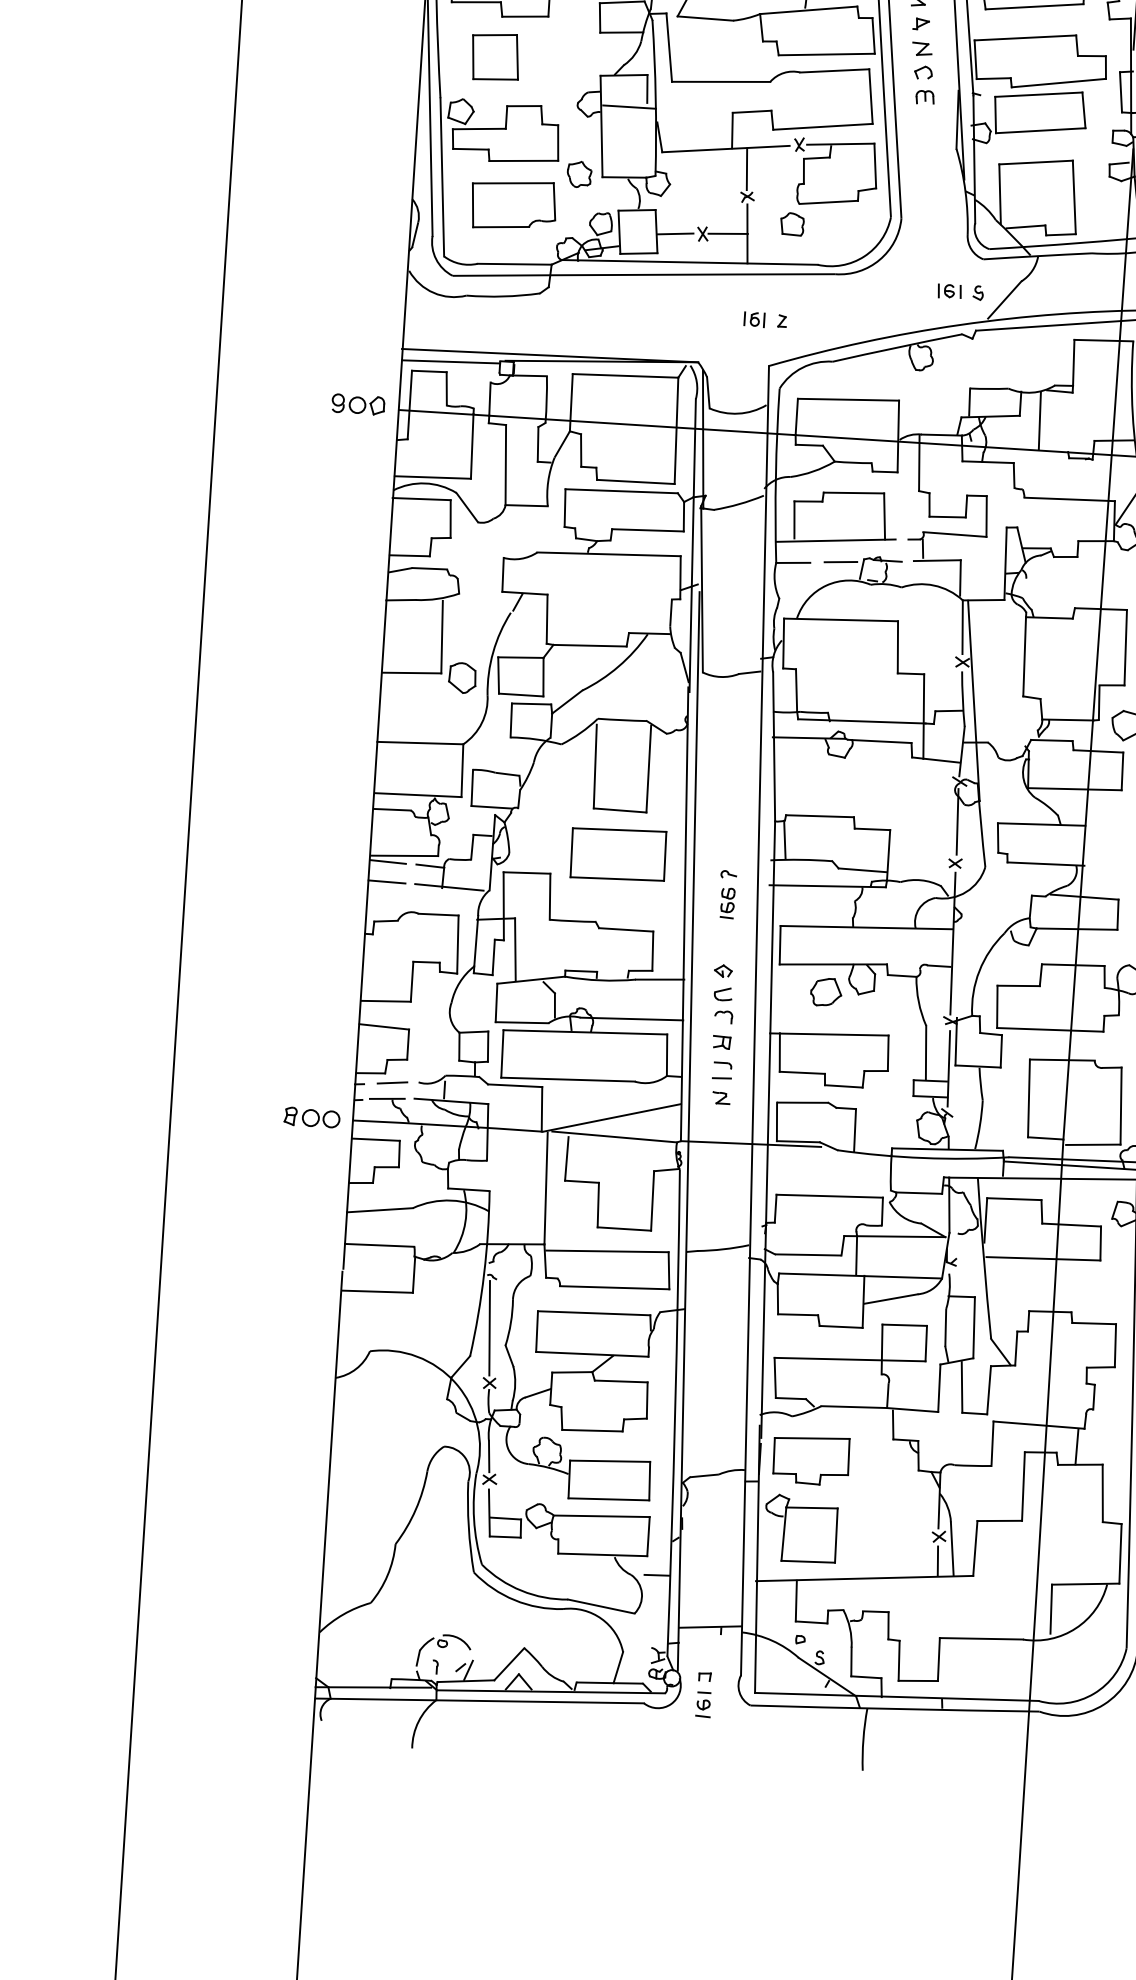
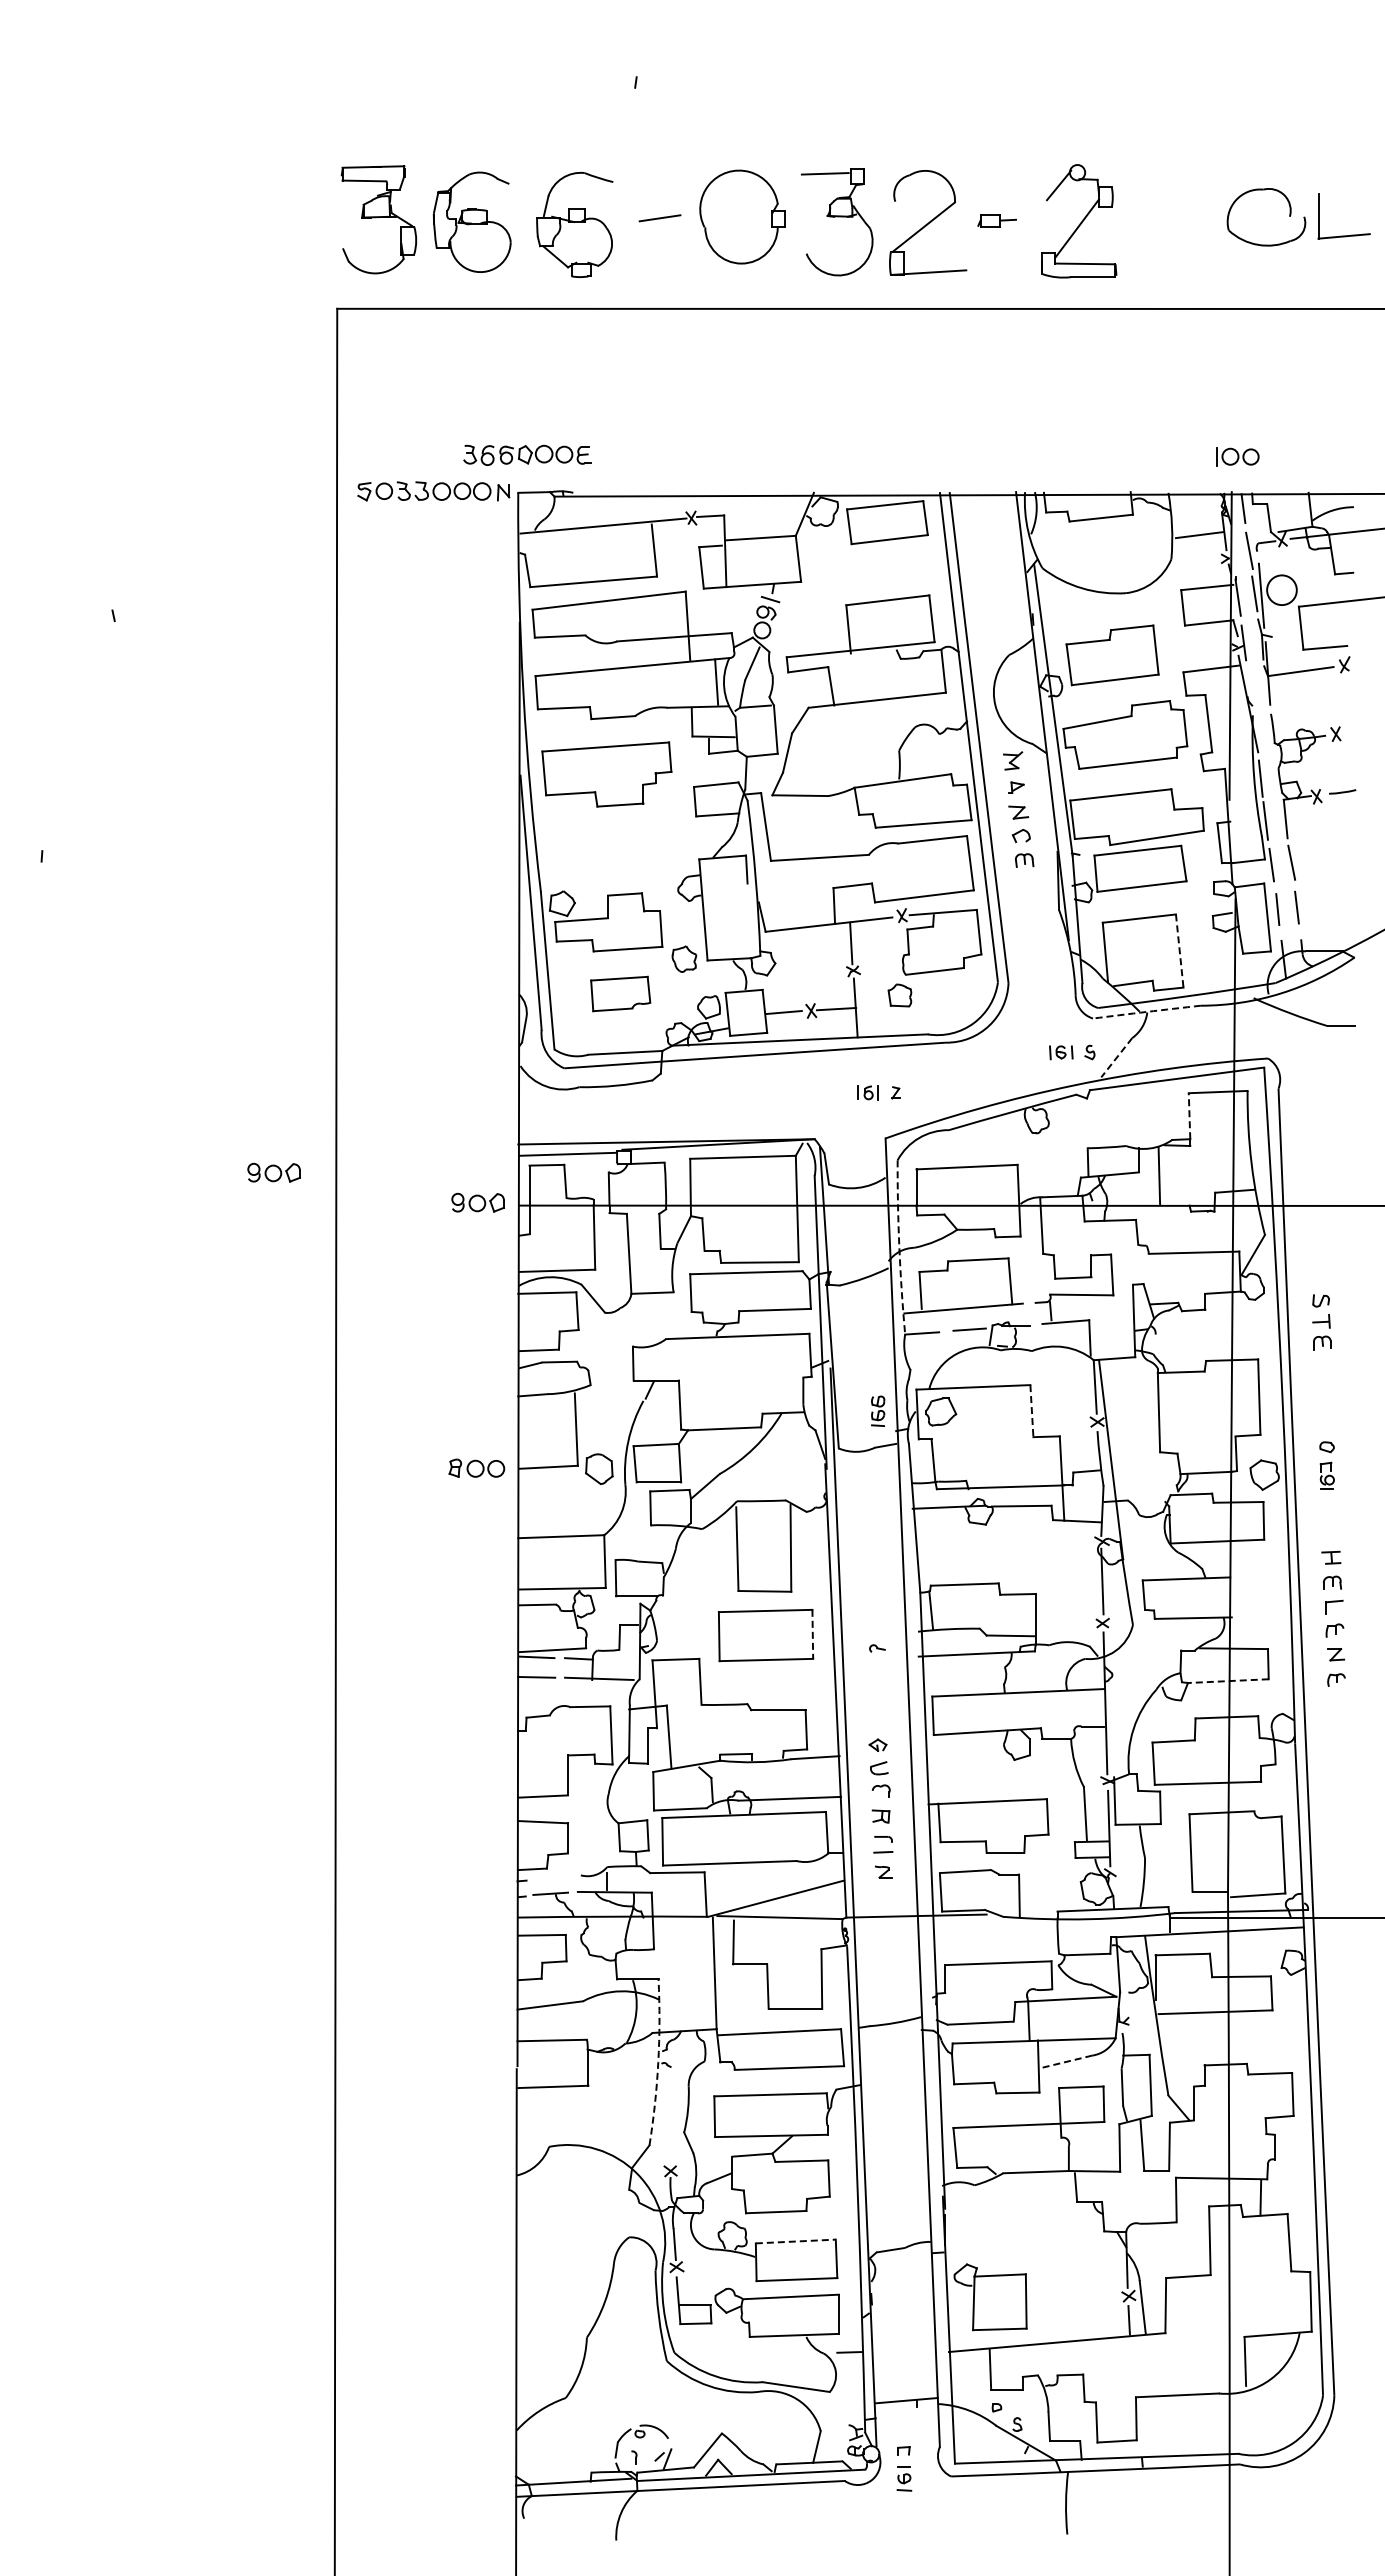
part: (494, 57) -> (592, 847), removed
line: (628, 106) -> (729, 888), removed
line: (1074, 197) -> (1179, 951), solid -> dashed
part: (513, 204) -> (620, 993), size x0.7
arc: (1037, 255) -> (1146, 1011), solid -> dashed
line: (1004, 299) -> (1116, 1057), solid -> dashed
part: (155, 361) -> (273, 1172), added
line: (1073, 362) -> (1189, 1115), solid -> dashed
arc: (776, 475) -> (899, 1247), solid -> dashed
line: (897, 647) -> (1031, 1411), solid -> dashed
line: (664, 856) -> (812, 1634), solid -> dashed
part: (728, 902) -> (878, 1410), moved
line: (1076, 929) -> (1227, 1681), solid -> dashed
part: (826, 991) -> (941, 1411), moved
line: (392, 1082) -> (554, 1877), removed
part: (311, 1116) -> (476, 1467), moved
arc: (484, 1273) -> (658, 2062), solid -> dashed
line: (890, 1299) -> (1065, 2062), solid -> dashed
line: (488, 1328) -> (666, 2116), removed
part: (811, 1459) -> (996, 2227), removed
line: (610, 1461) -> (796, 2241), solid -> dashed

